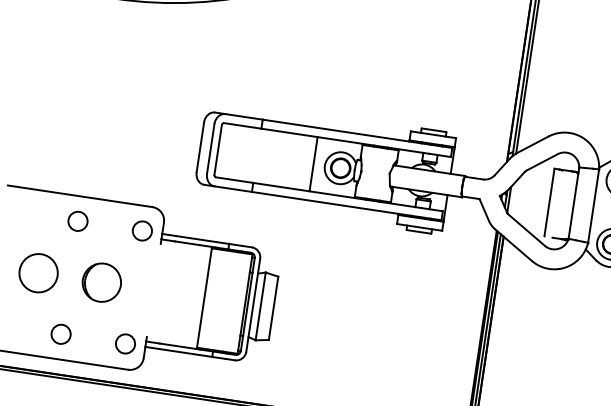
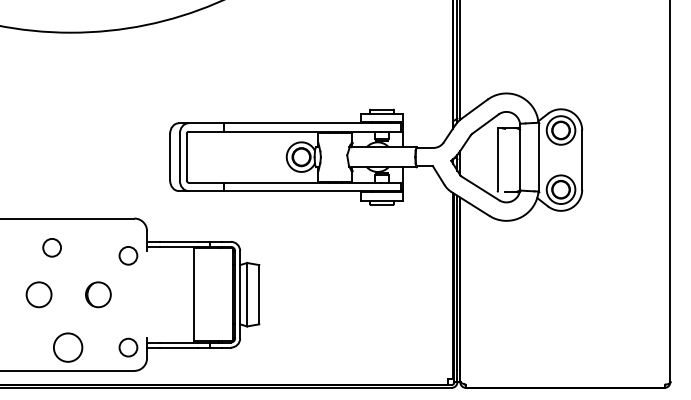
line: (314, 163) -> (276, 156), removed
circle: (77, 220) -> (51, 247), moved
circle: (142, 230) -> (128, 255), moved
circle: (37, 272) -> (38, 294), size x0.7
part: (102, 282) -> (98, 294), size x0.7
circle: (61, 334) -> (68, 347), size x1.6

